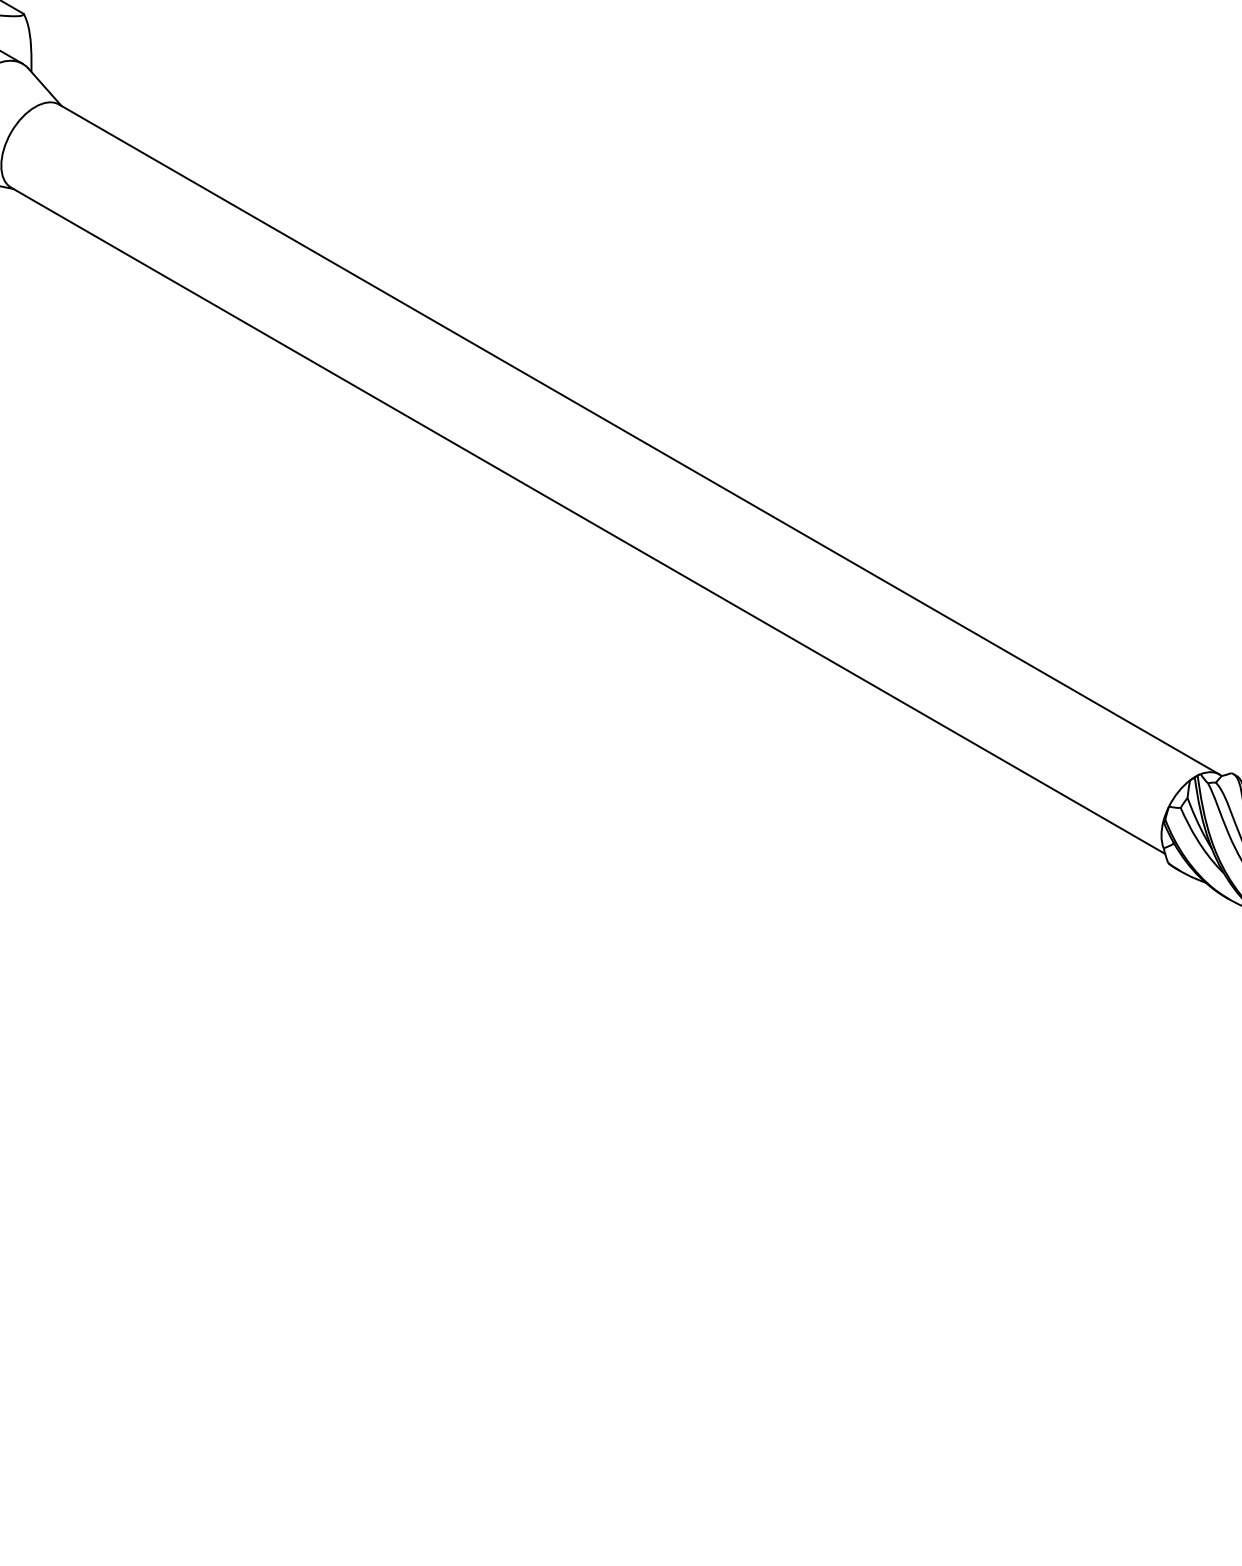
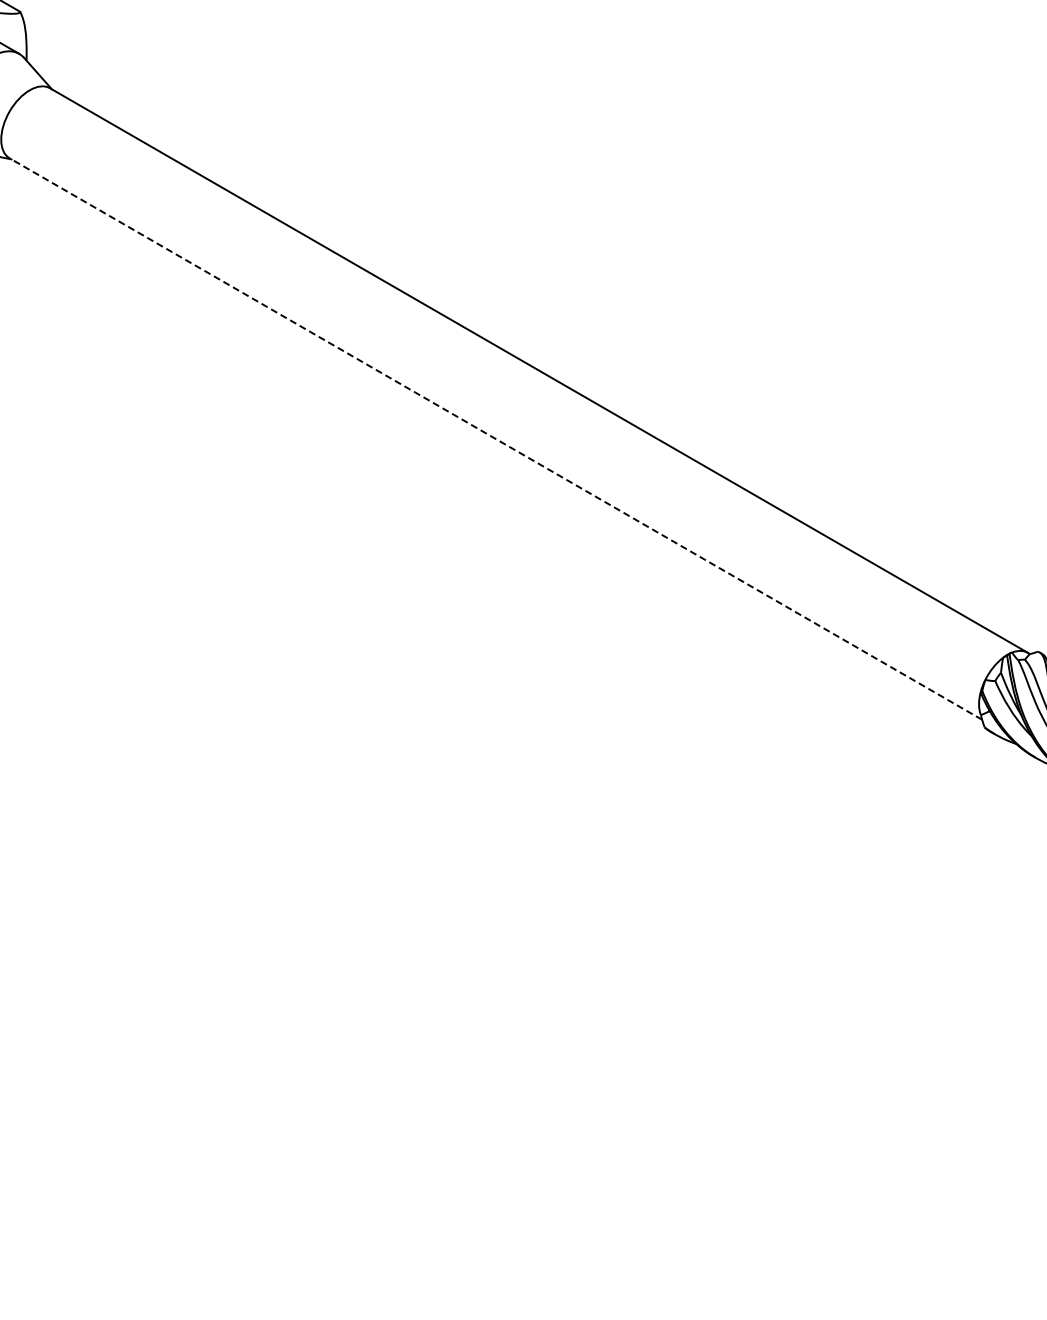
line: (587, 520) -> (495, 438), solid -> dashed

